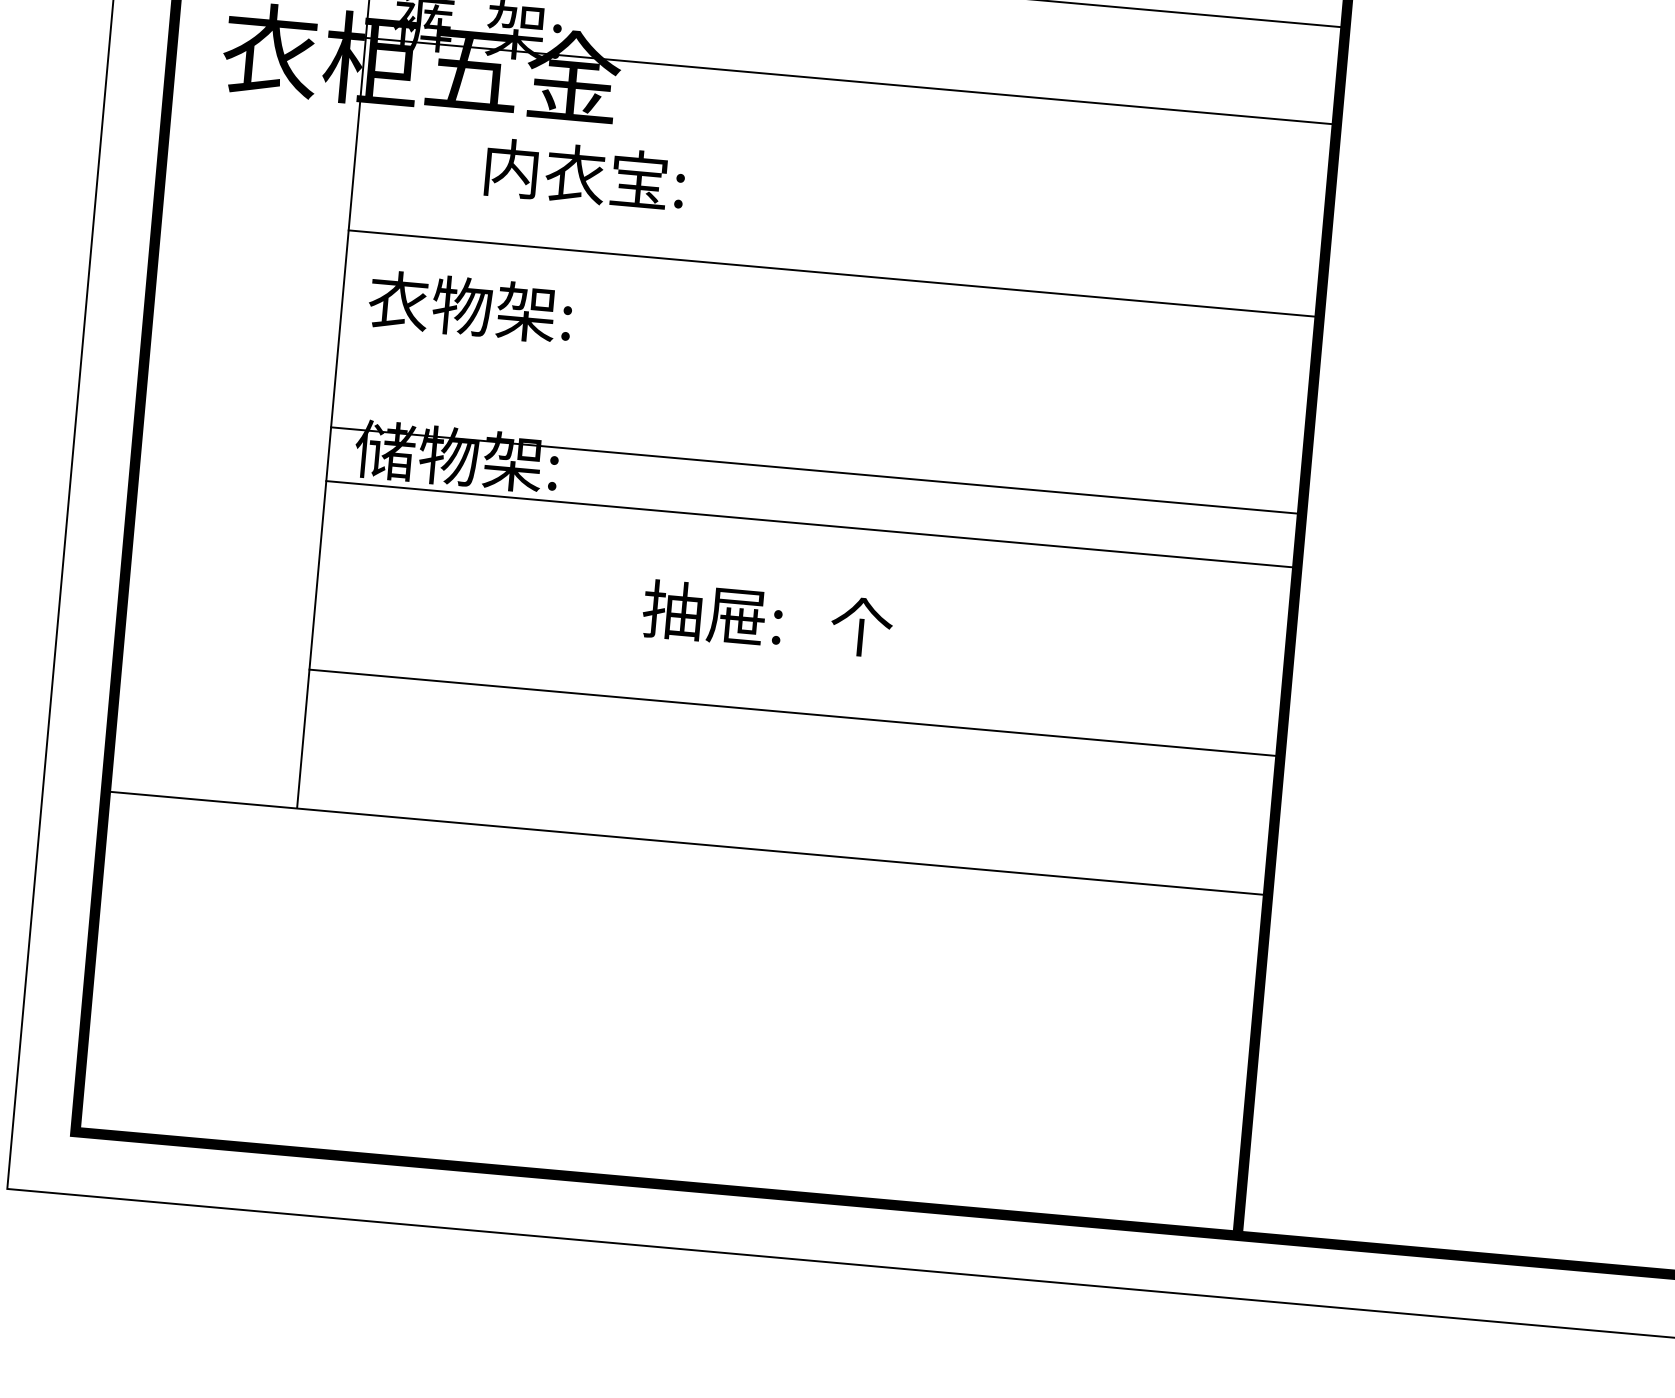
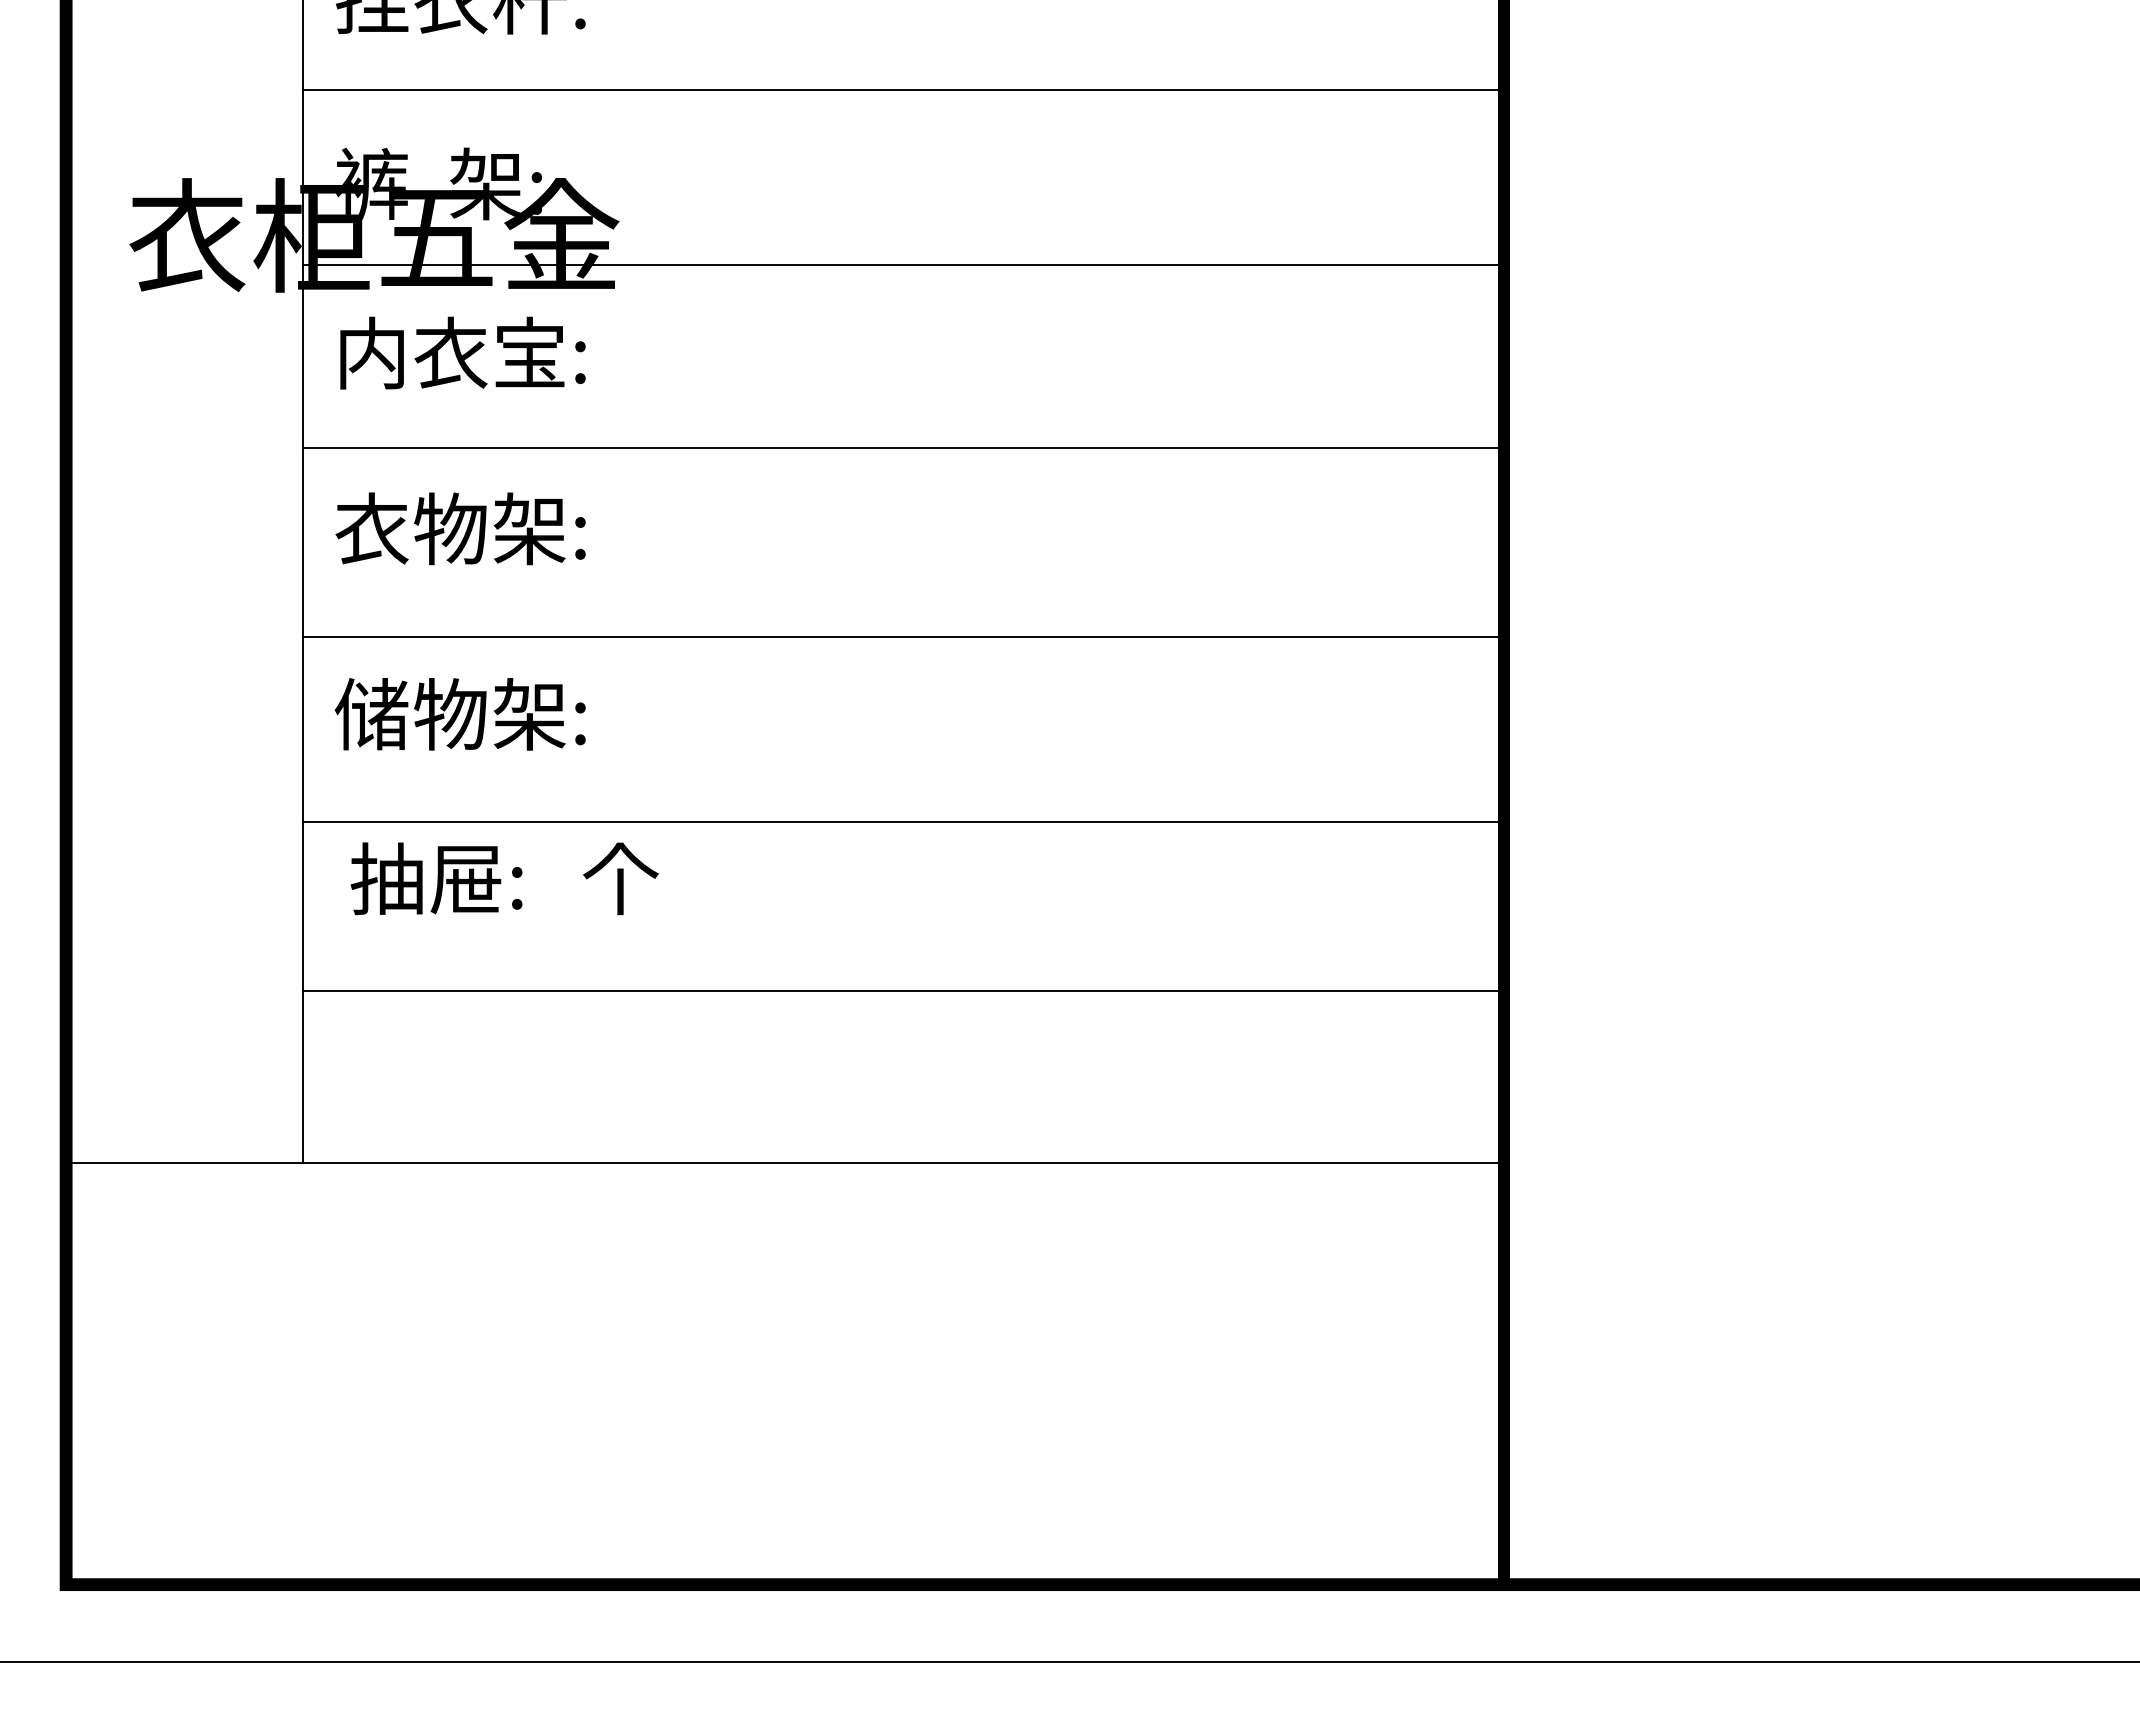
line: (850, 80) -> (902, 264), moved
text: (584, 174) -> (462, 352), moved
line: (815, 470) -> (902, 636), moved
line: (811, 524) -> (902, 822), moved
text: (767, 618) -> (504, 878), moved

